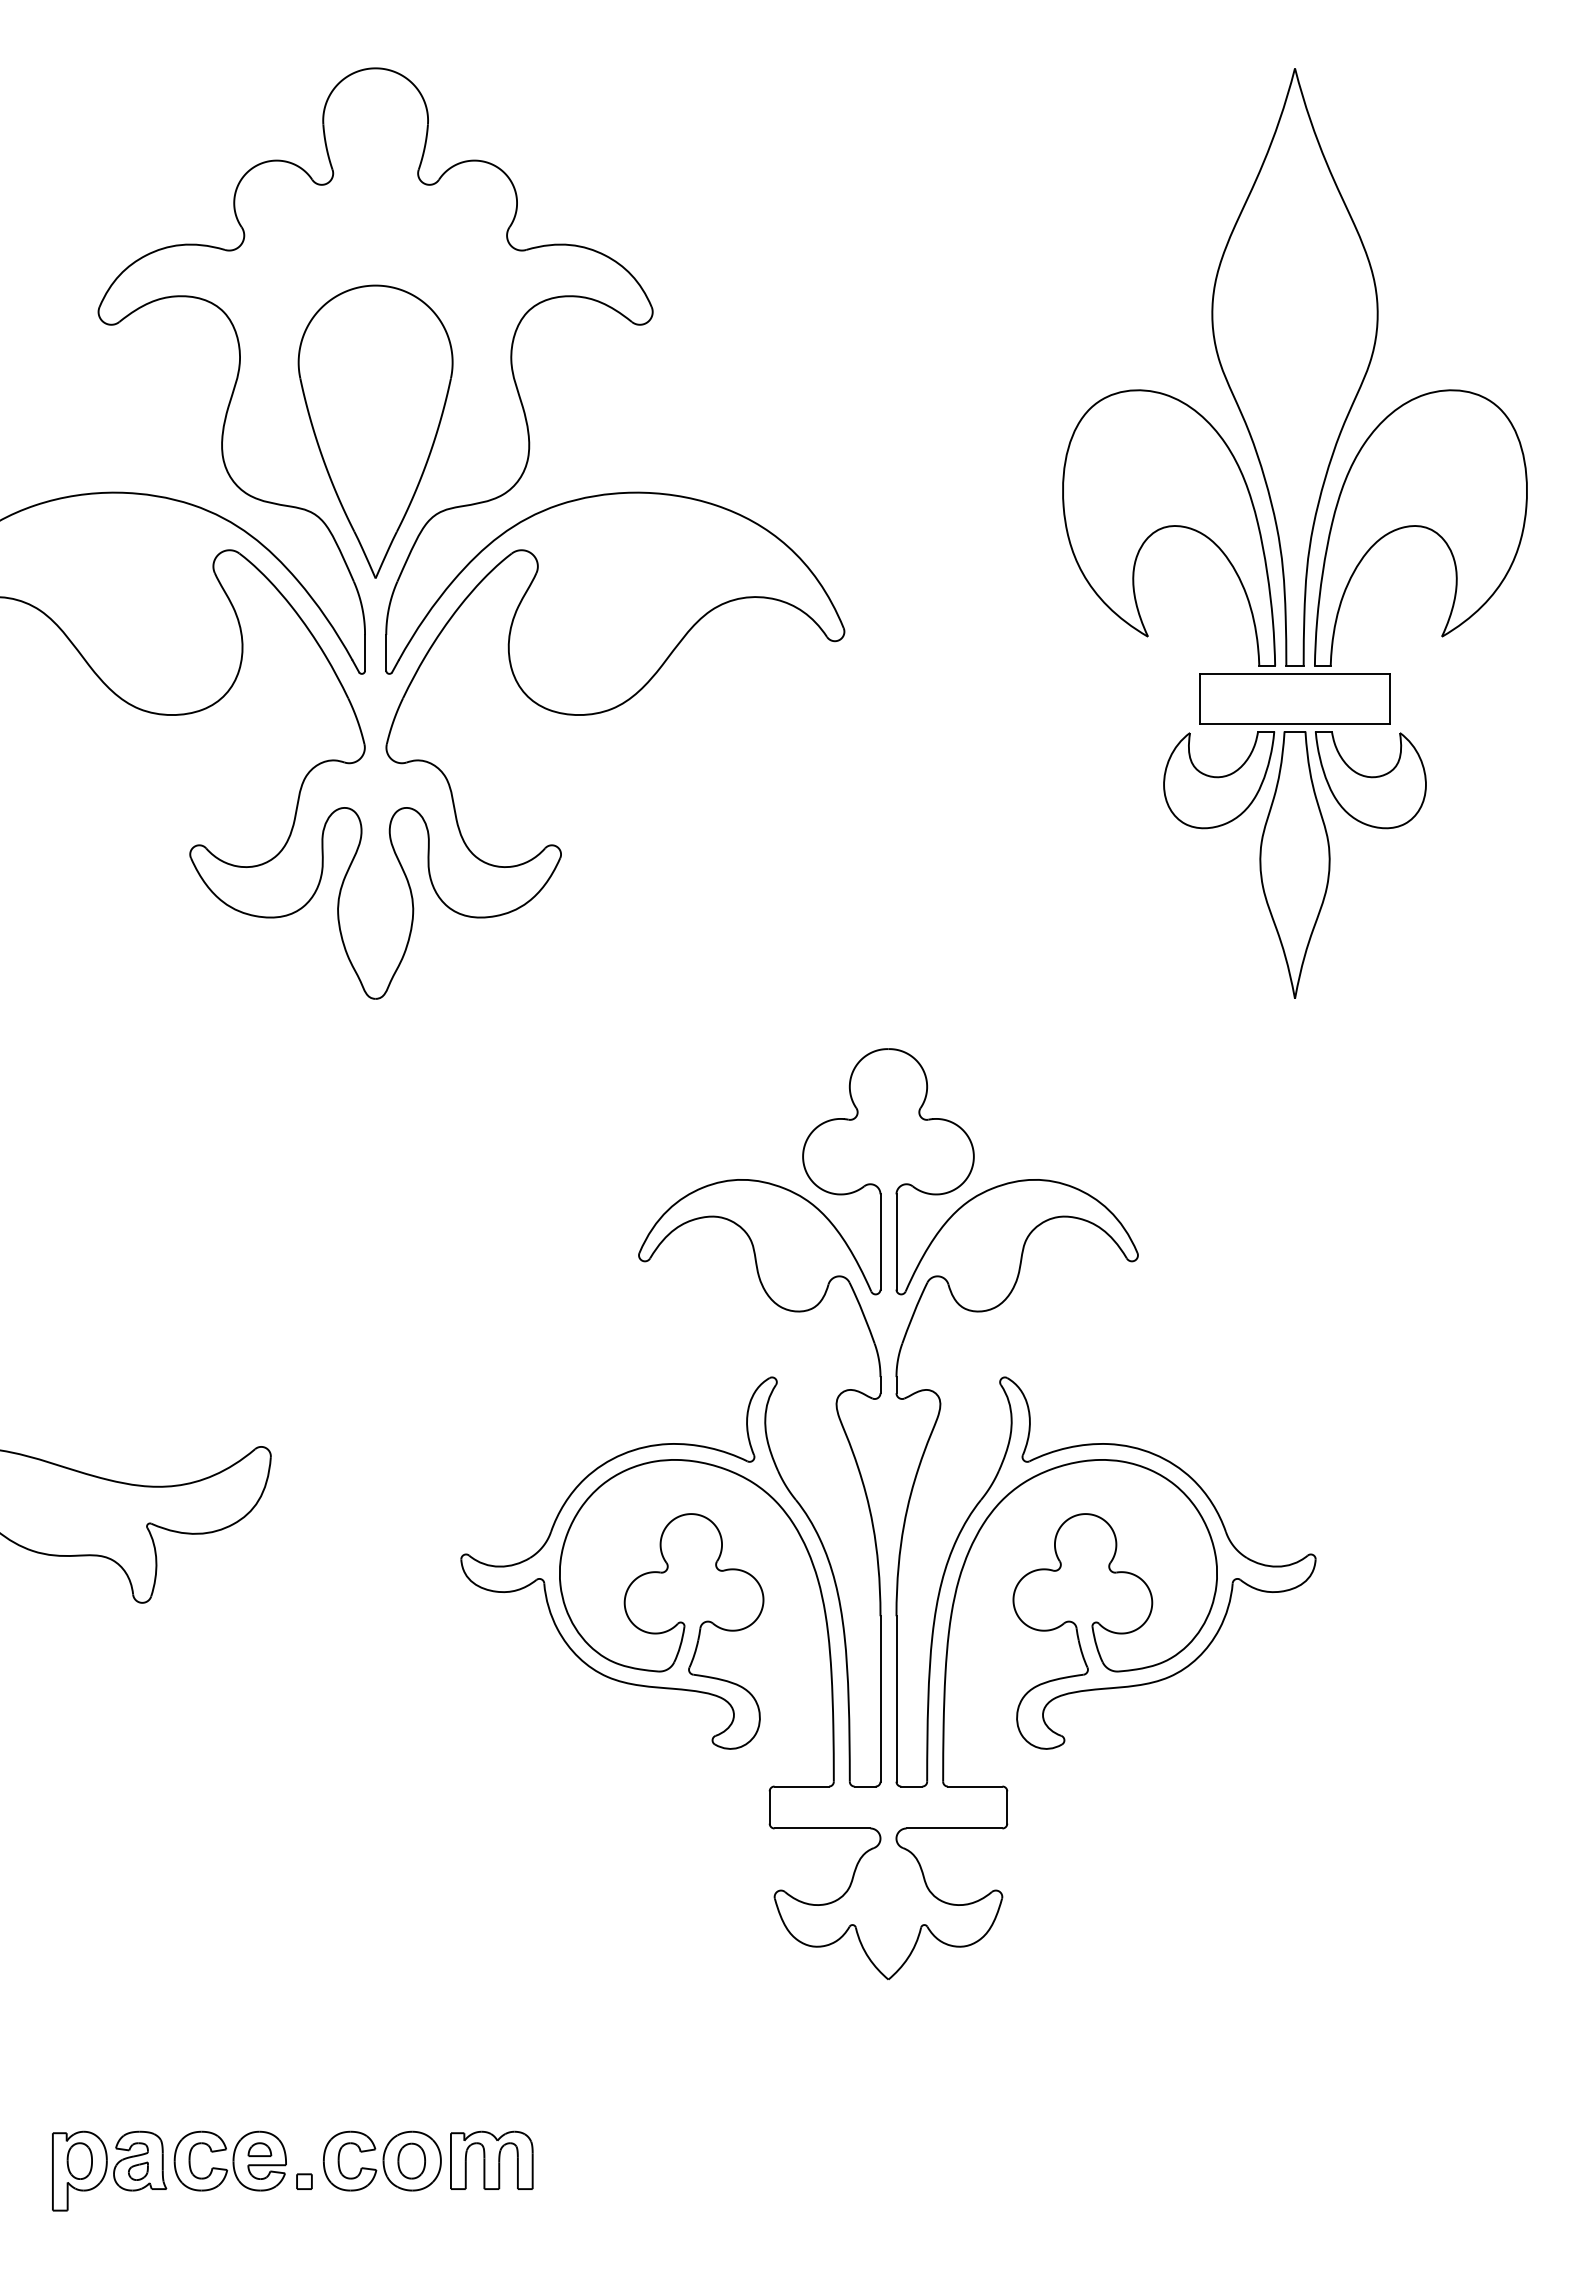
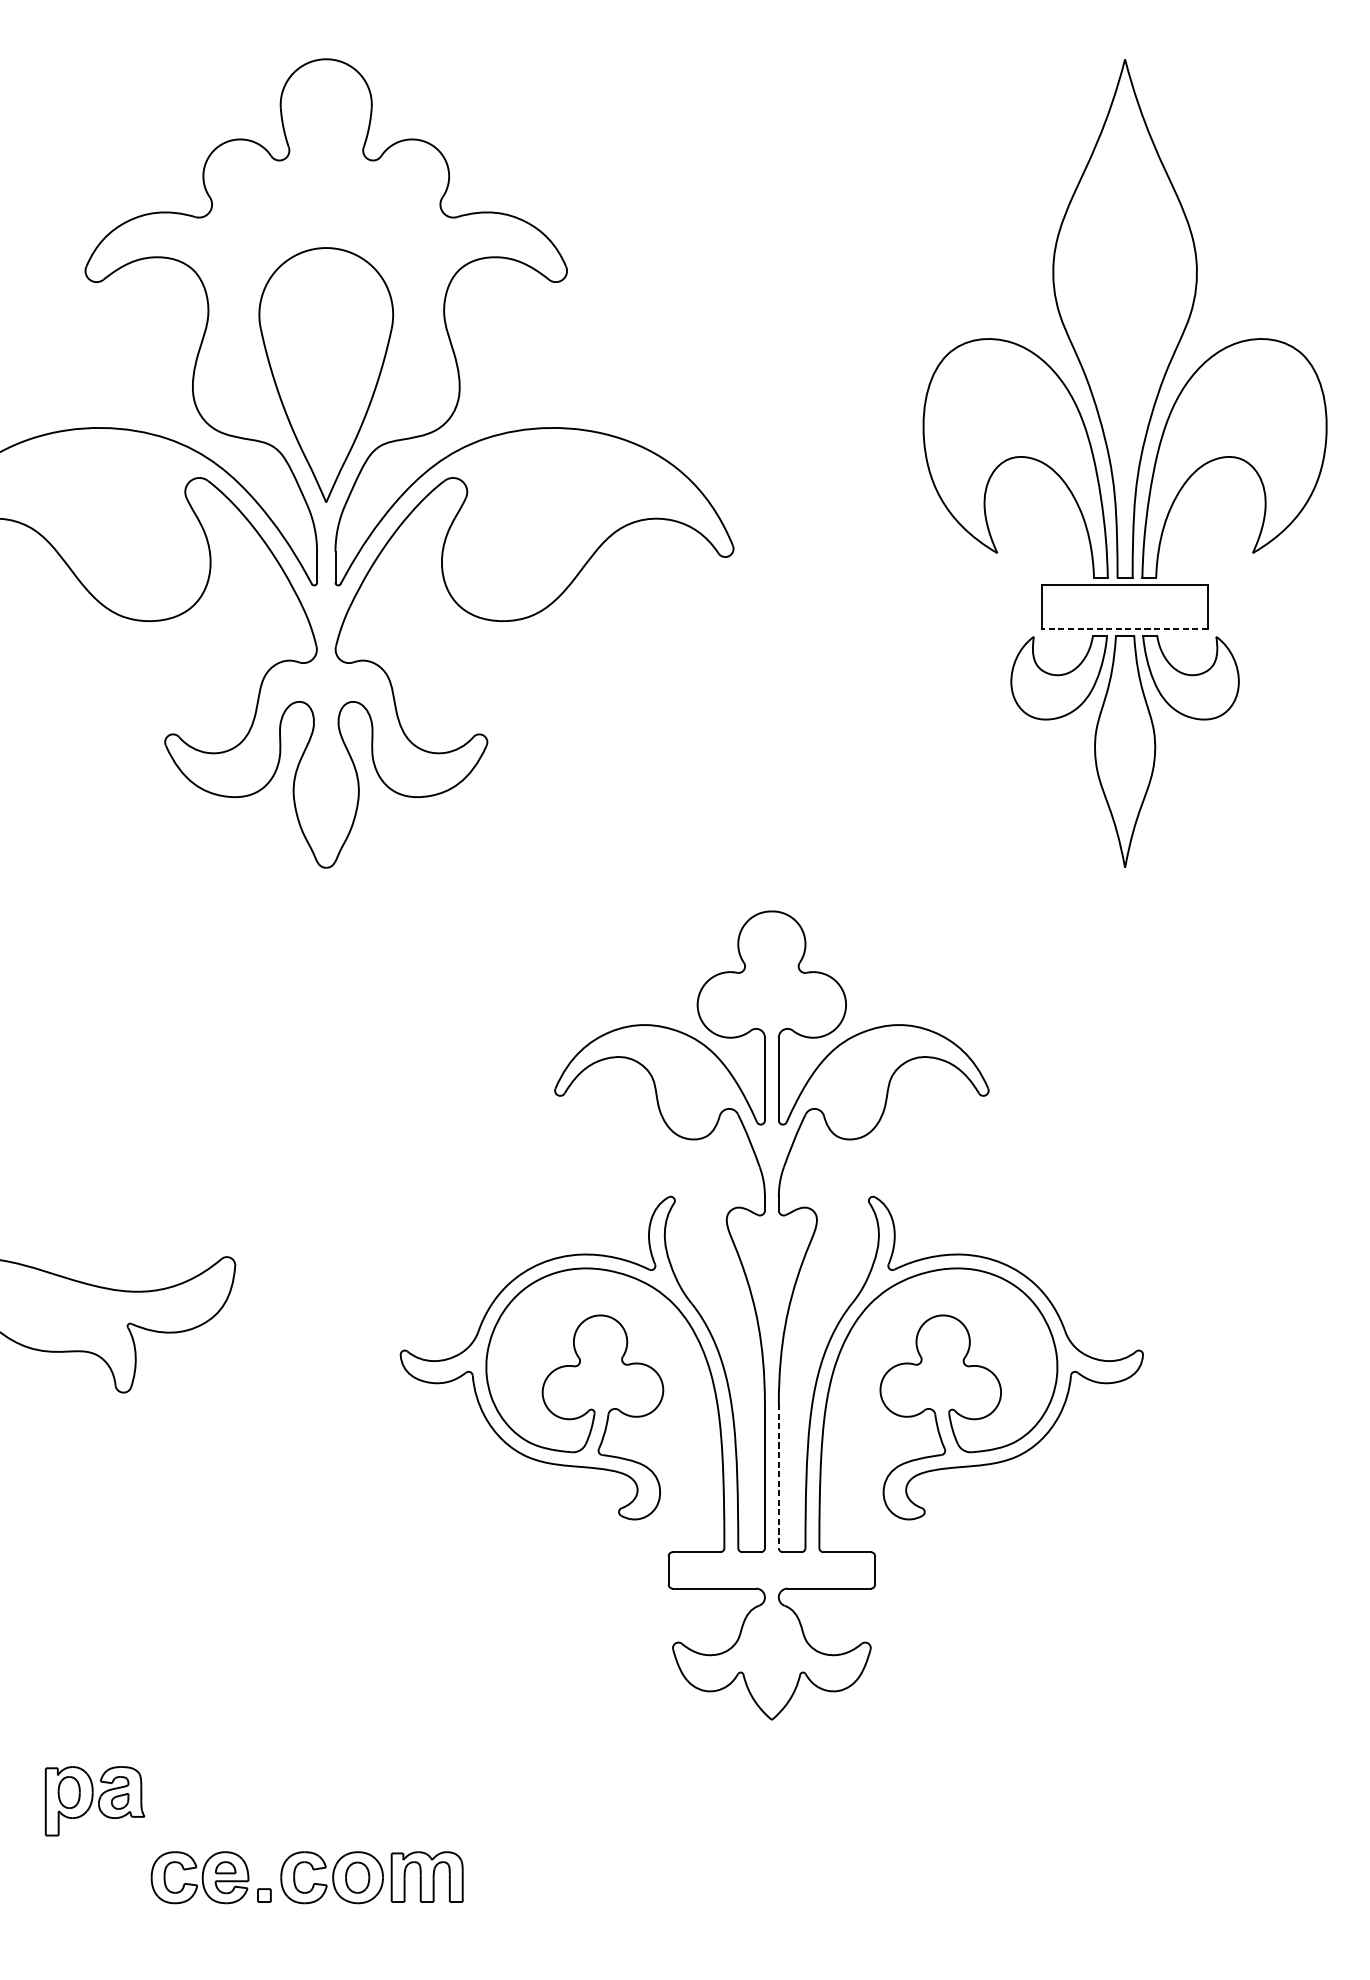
line: (1294, 723) -> (1124, 628), solid -> dashed
line: (896, 1698) -> (778, 1475), solid -> dashed
part: (109, 2170) -> (95, 1800), moved

